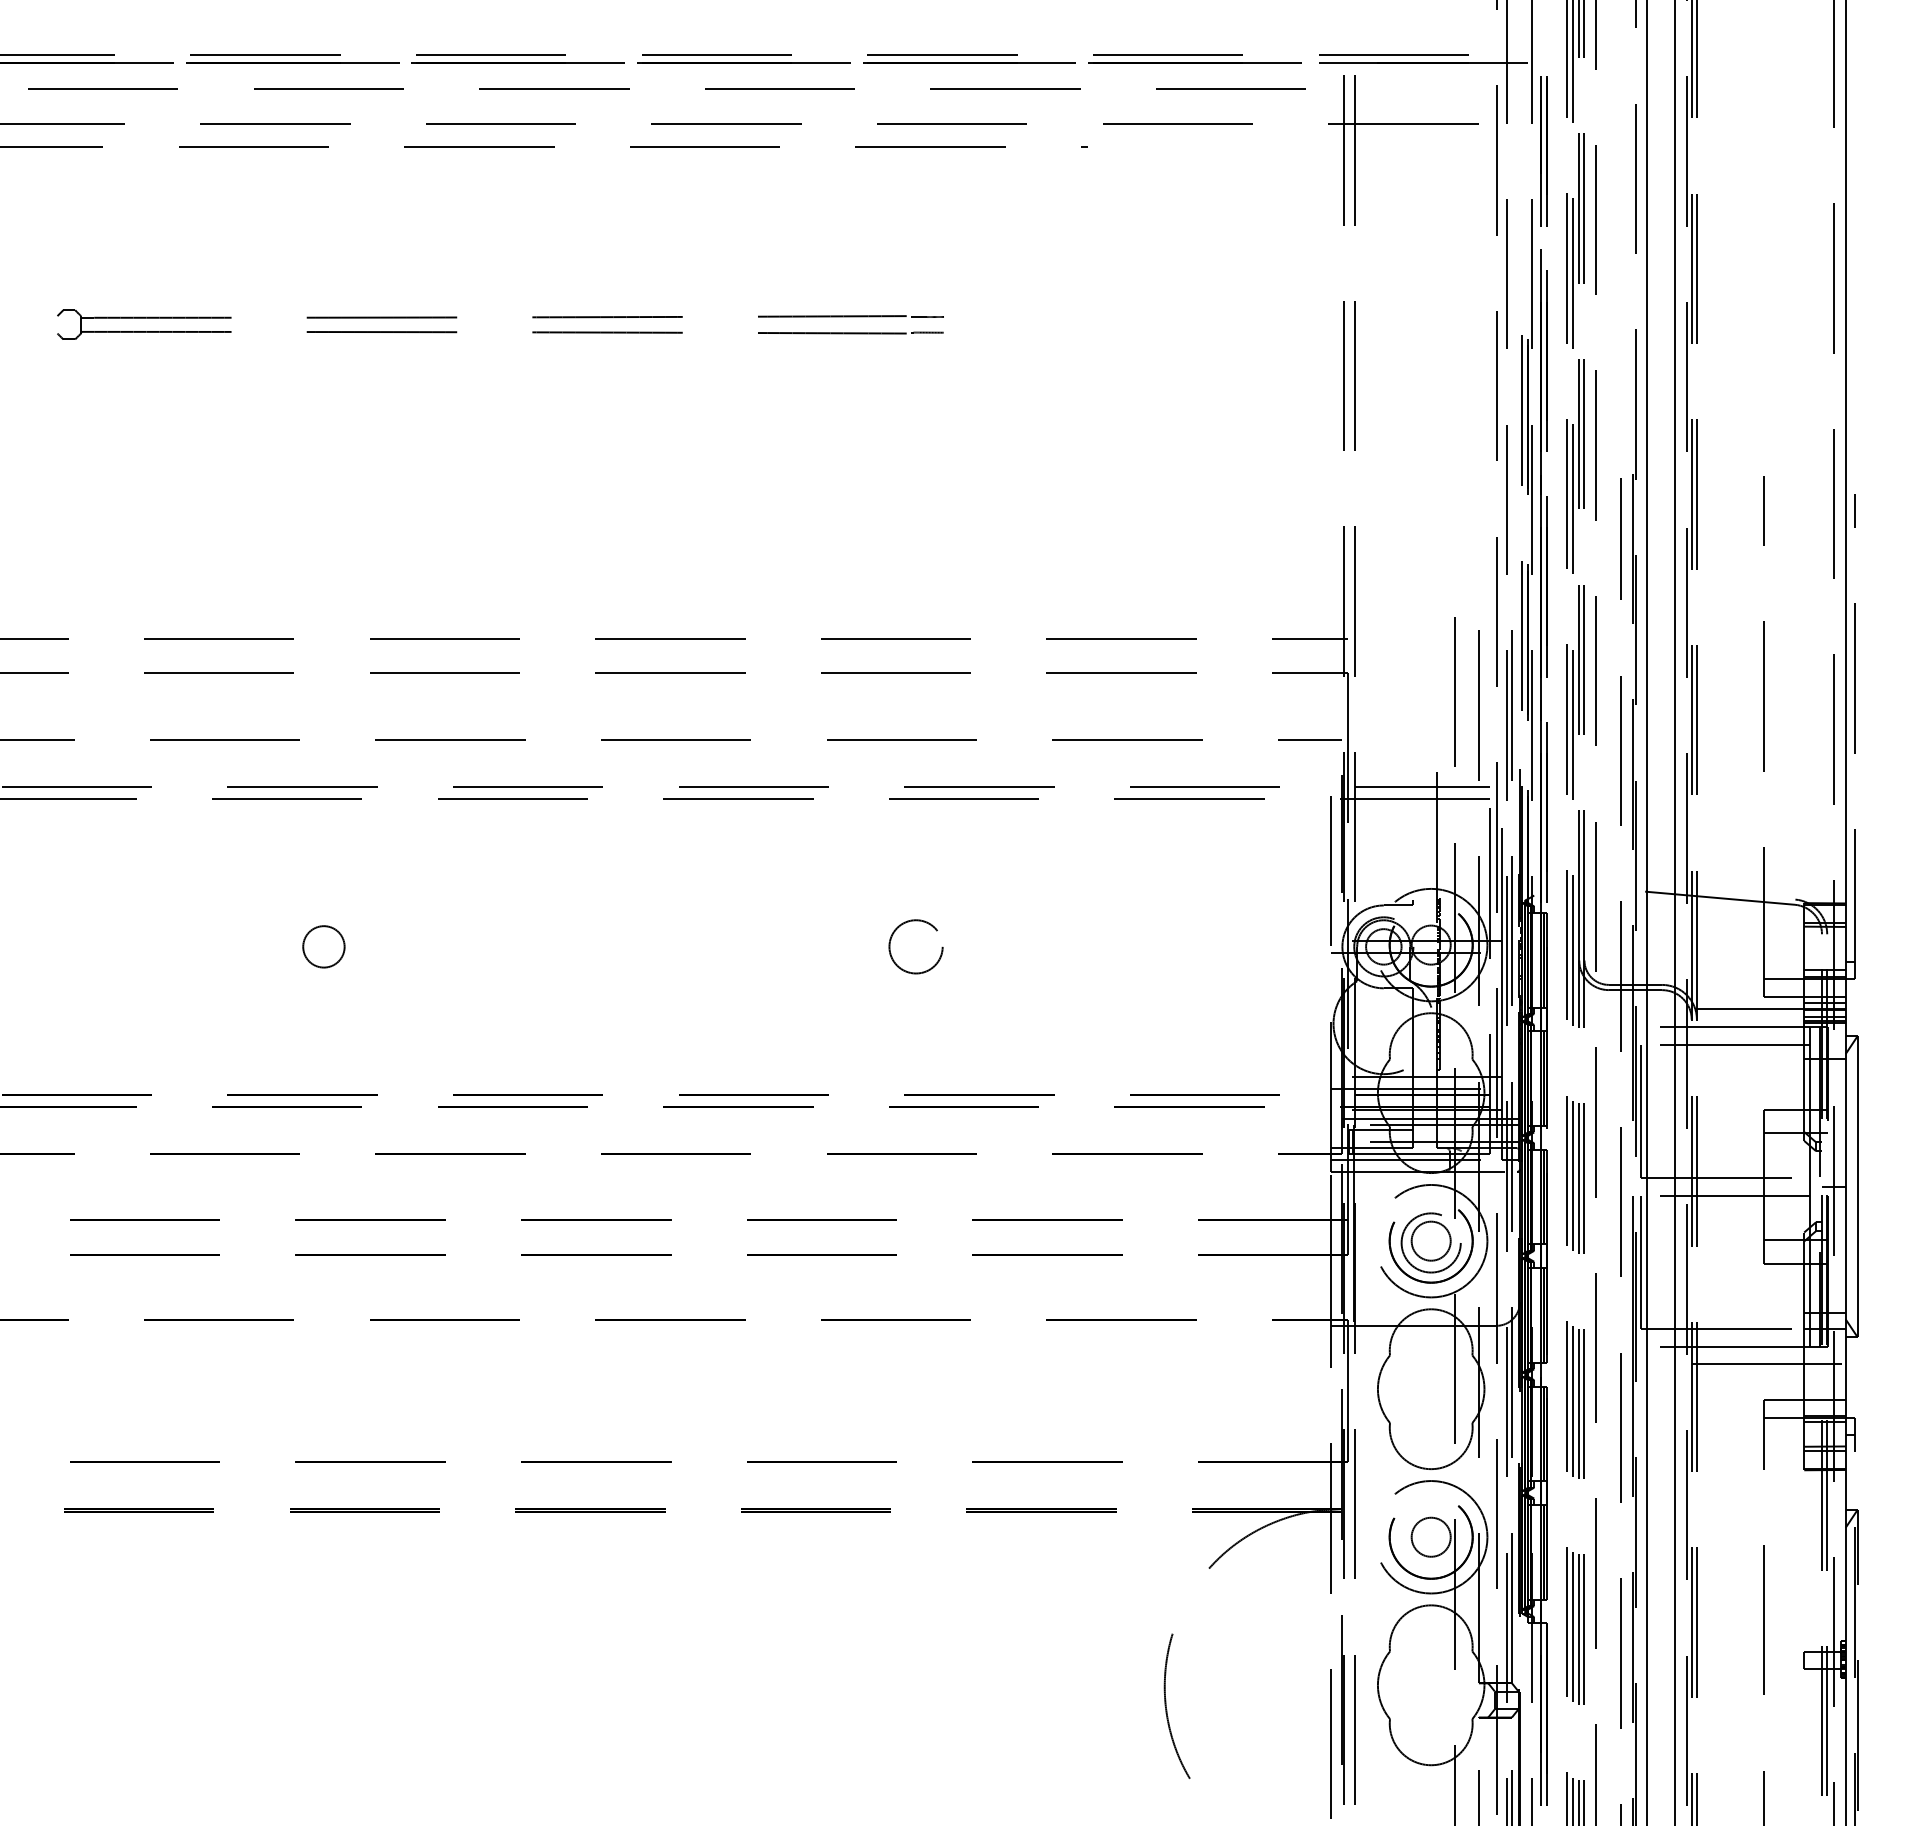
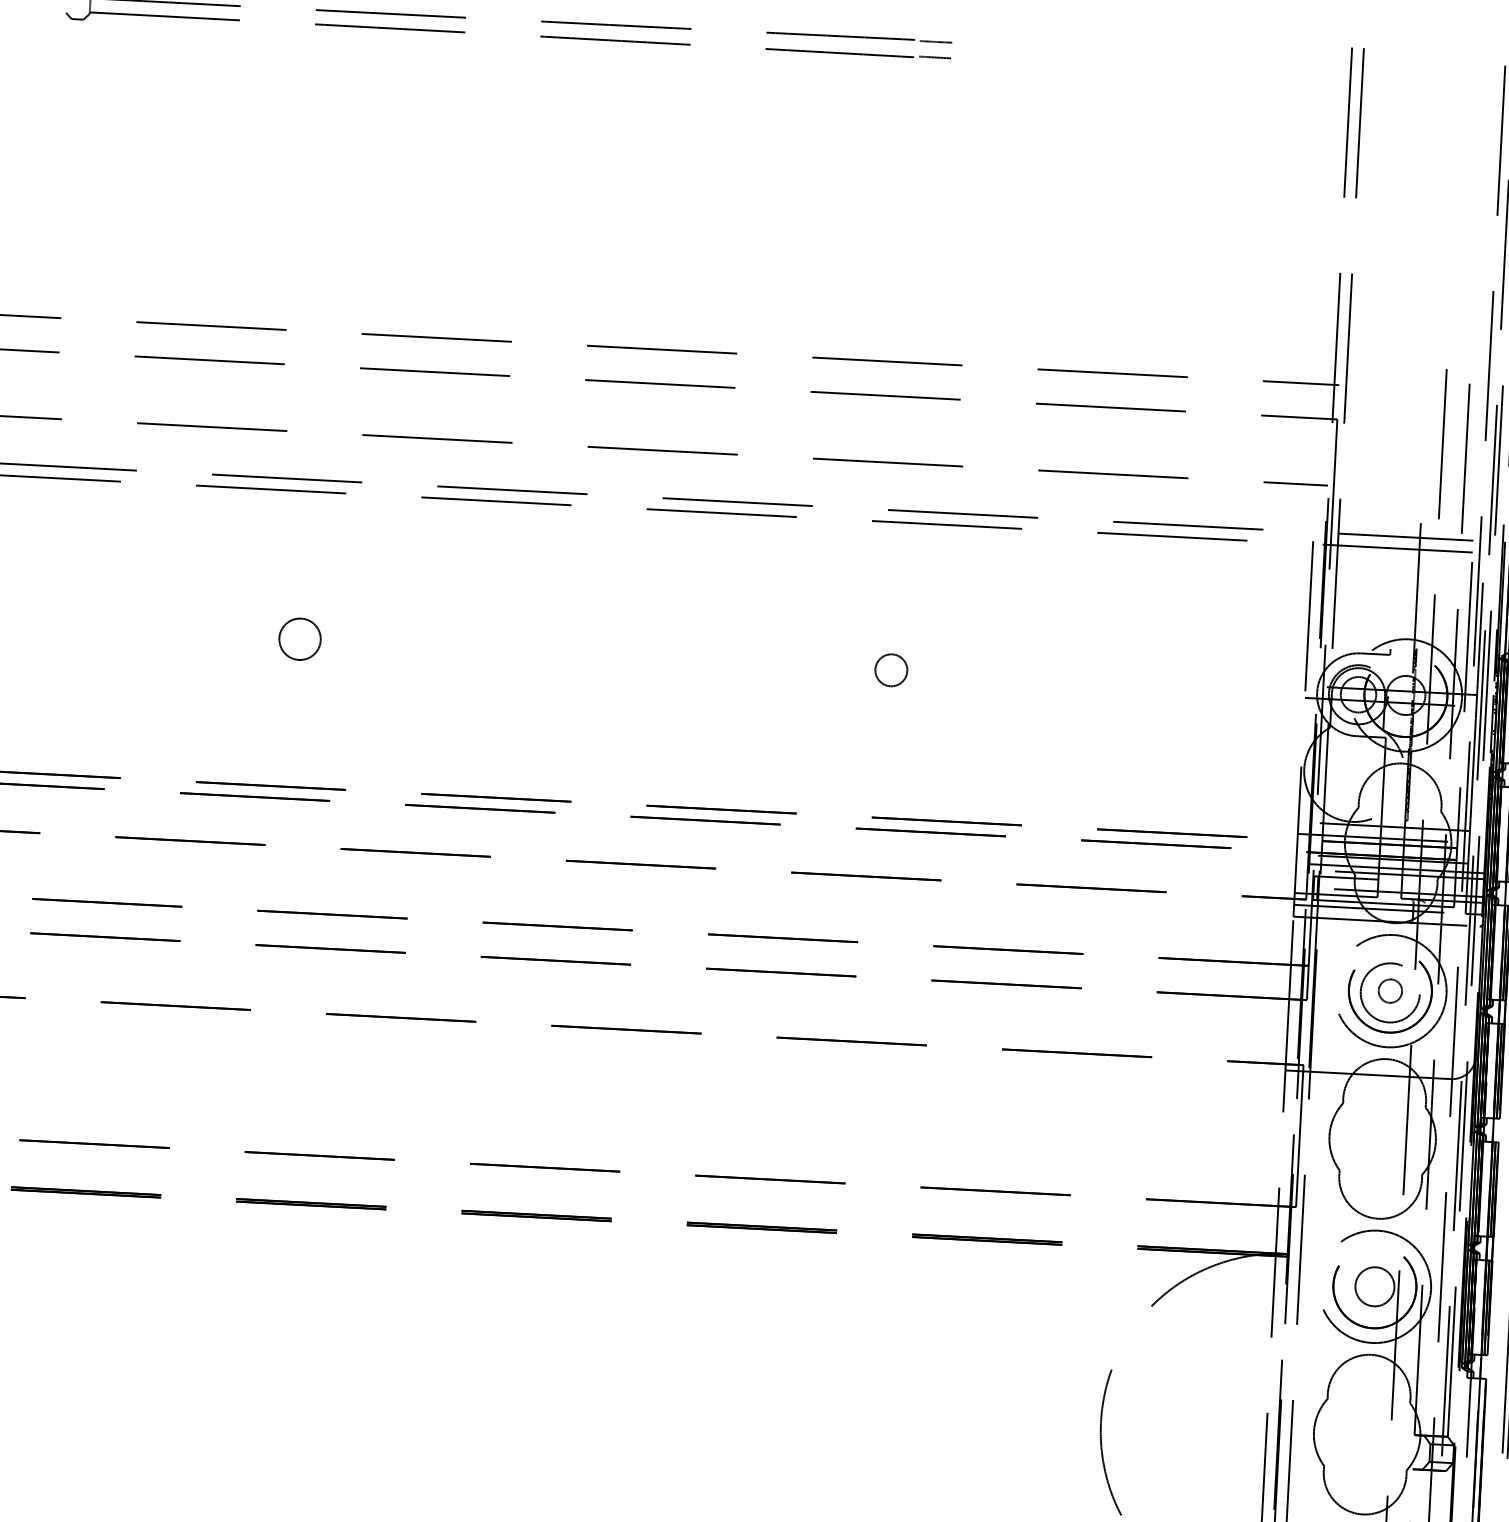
circle: (915, 946) -> (890, 669), size x0.6
circle: (1430, 1240) -> (1389, 990), size x0.6

